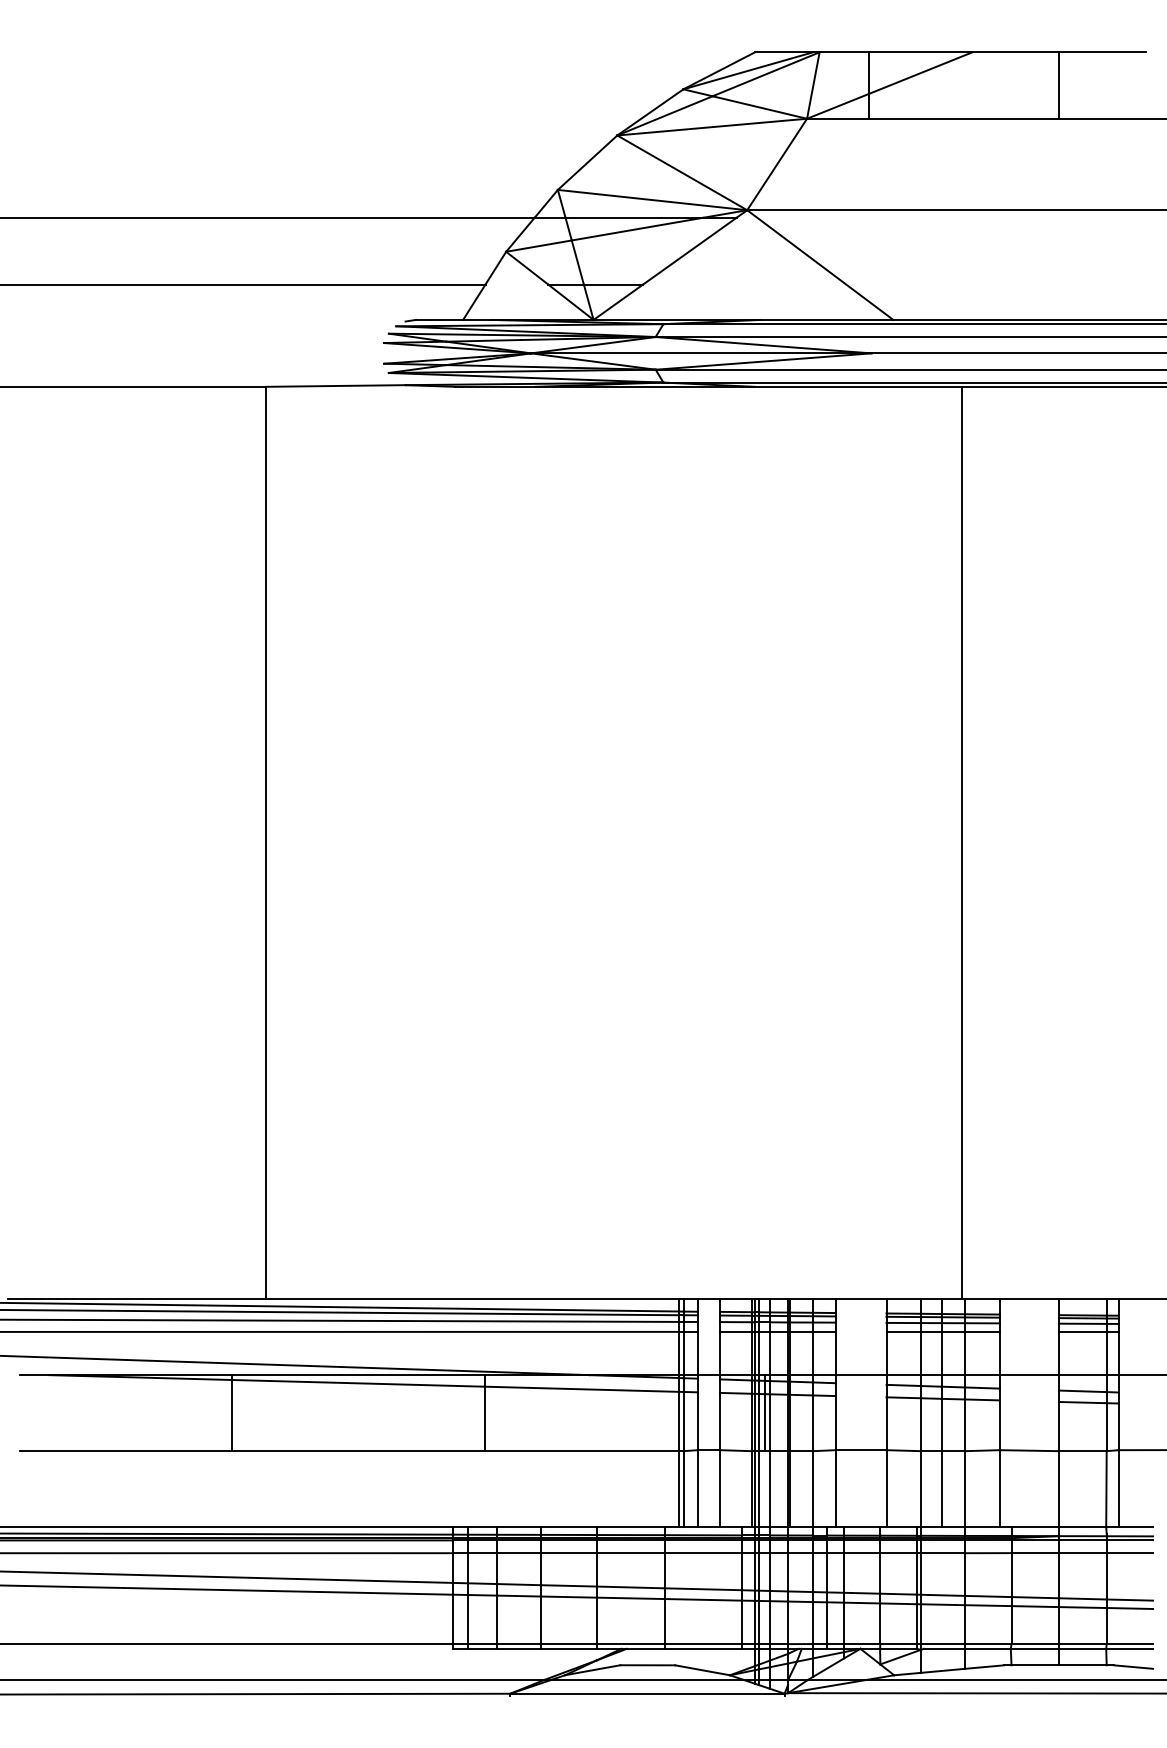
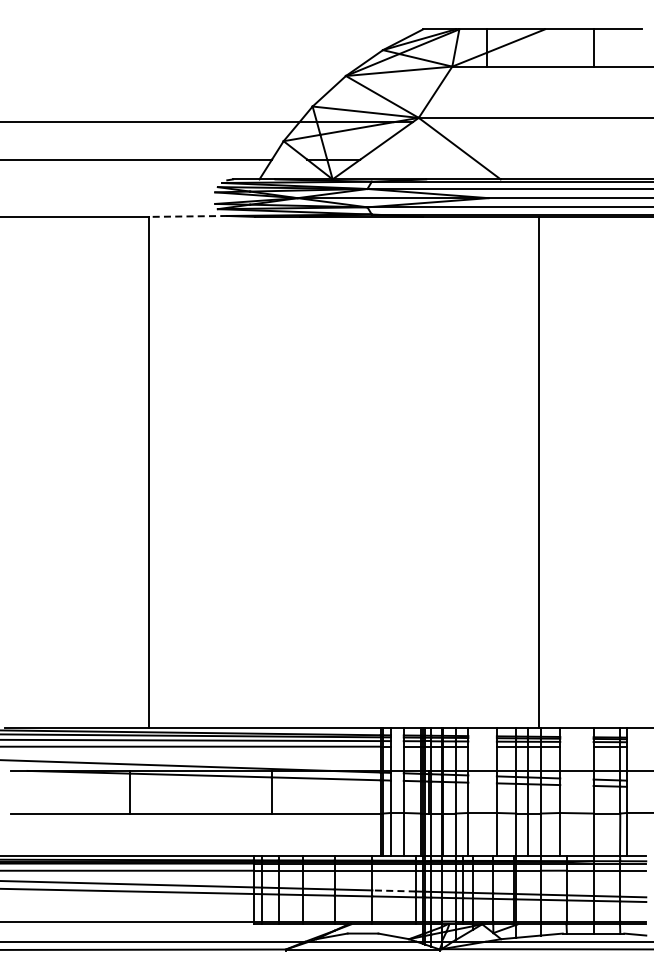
line: (334, 386) -> (187, 216), solid -> dashed
line: (703, 1588) -> (394, 890), solid -> dashed

